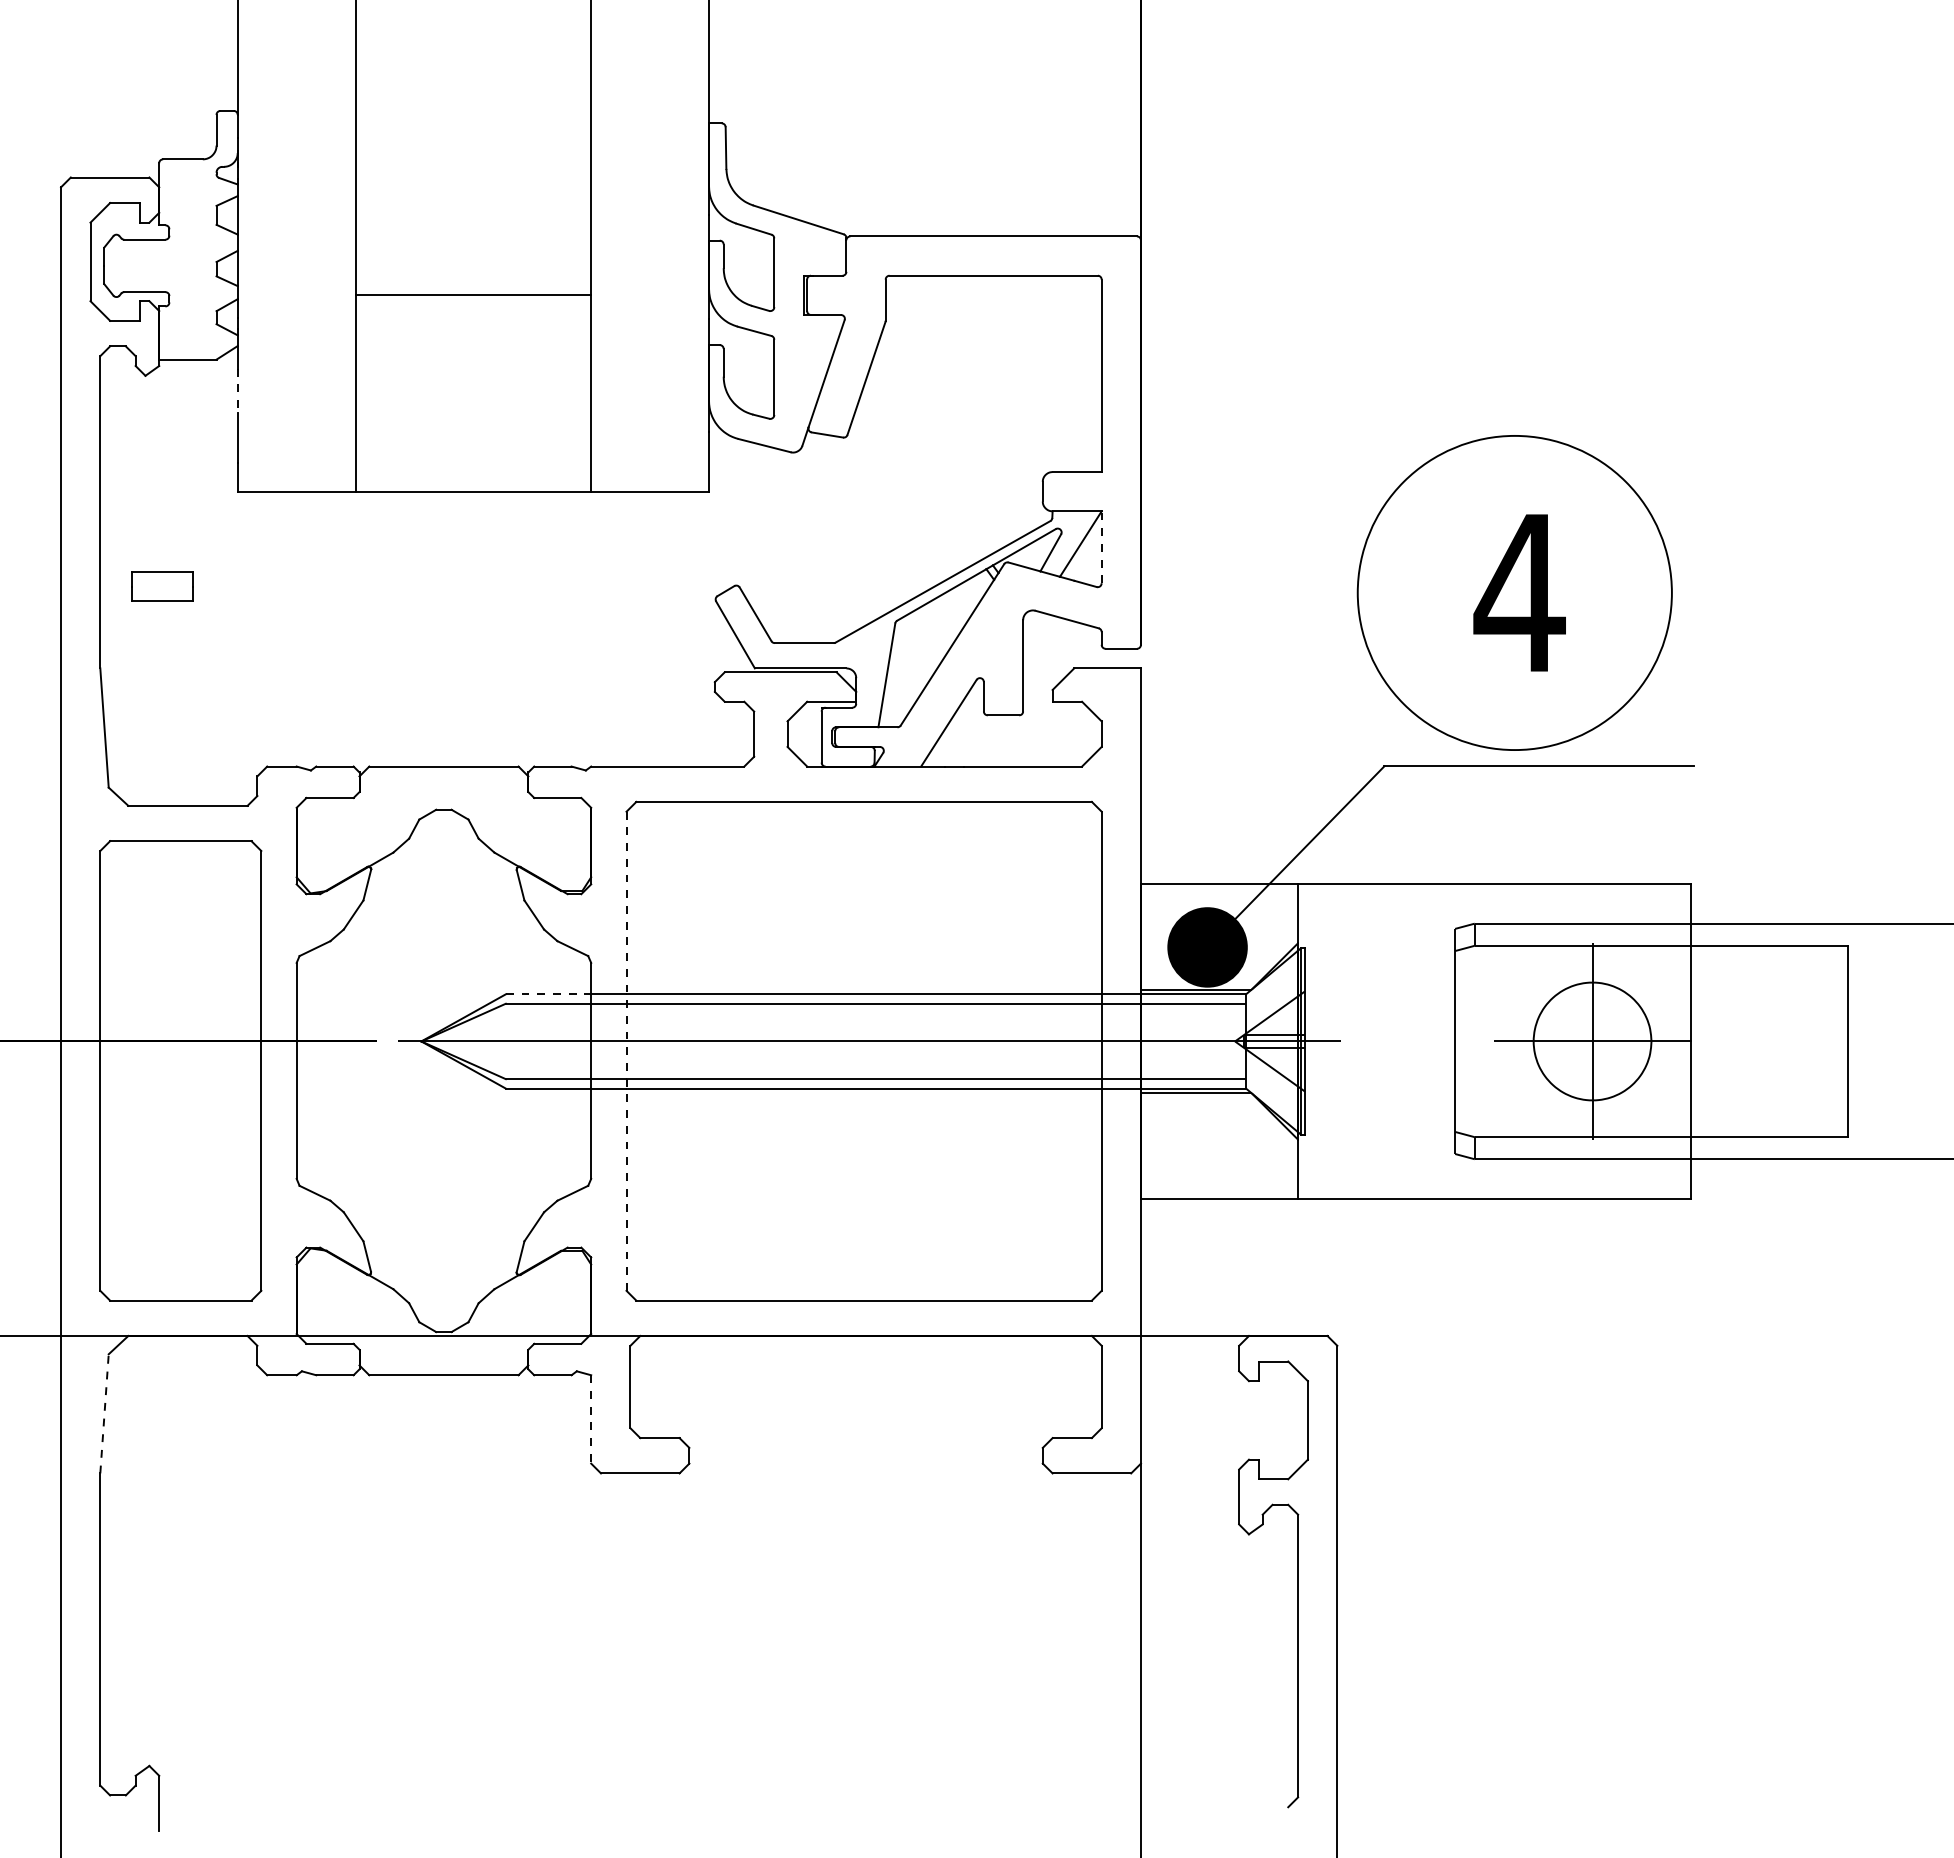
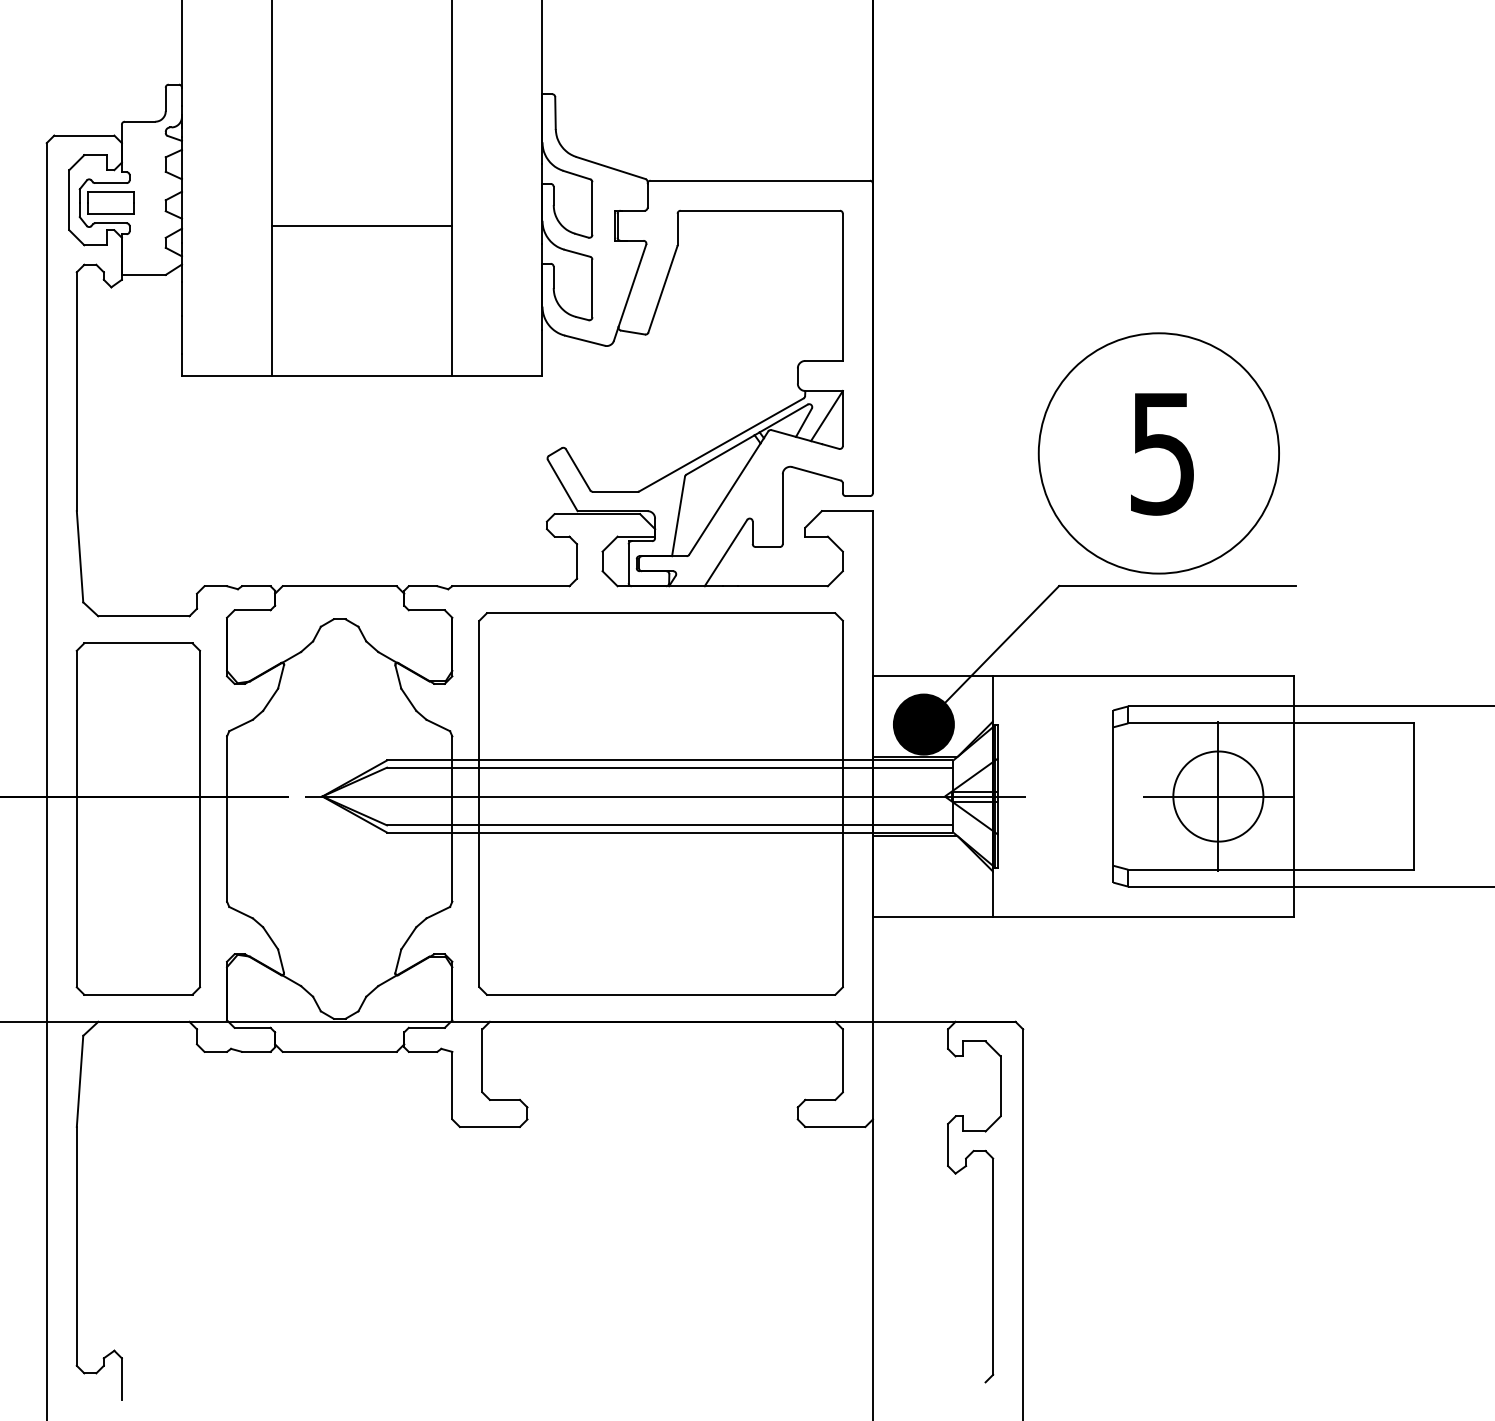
line: (237, 391) -> (181, 299), dashed -> solid
line: (1101, 547) -> (842, 418), dashed -> solid
part: (162, 586) -> (110, 202), moved
text: (1519, 594) -> (1162, 454), 4 -> 5
line: (548, 994) -> (419, 760), dashed -> solid
line: (626, 1051) -> (479, 804), dashed -> solid
line: (104, 1413) -> (80, 1081), dashed -> solid
line: (591, 1419) -> (452, 1085), dashed -> solid

